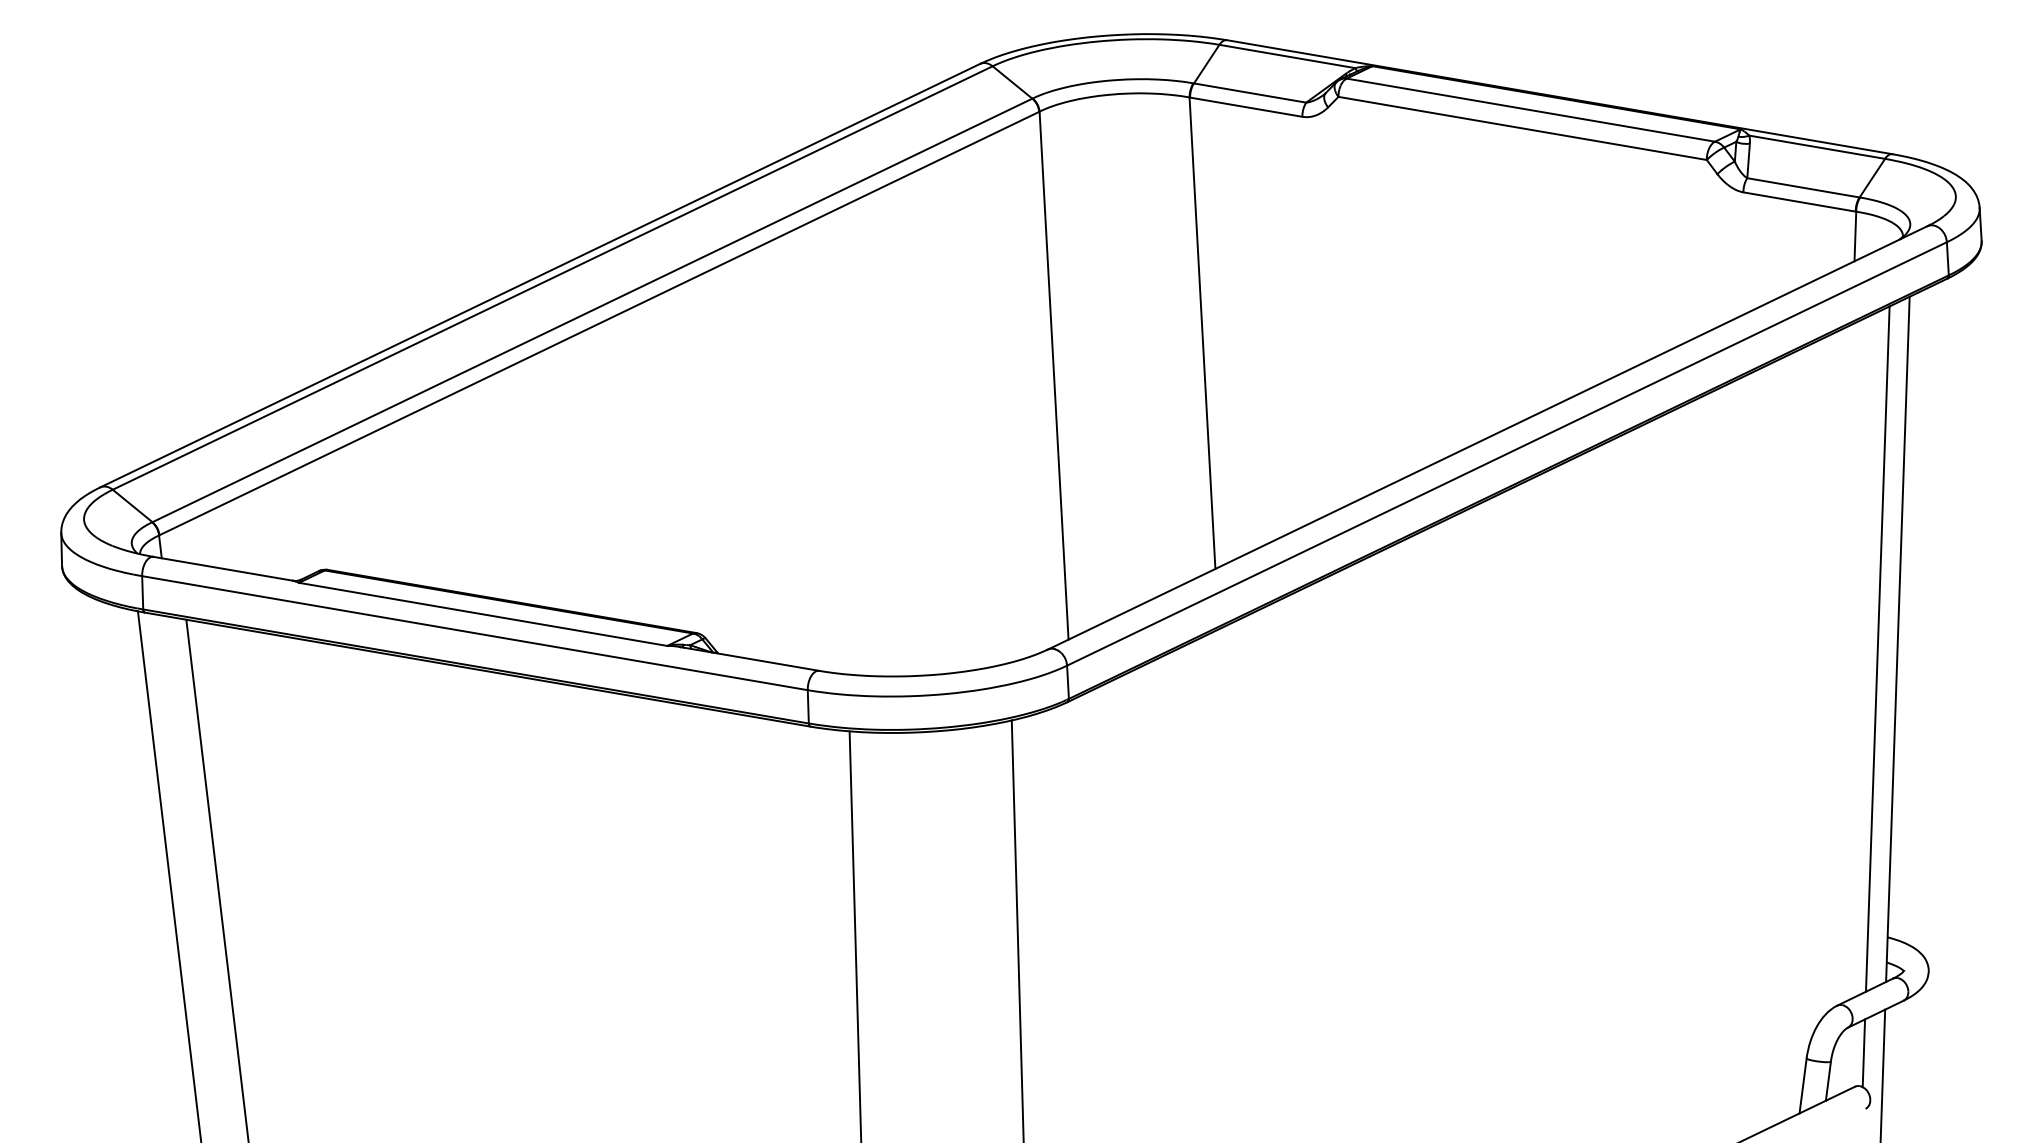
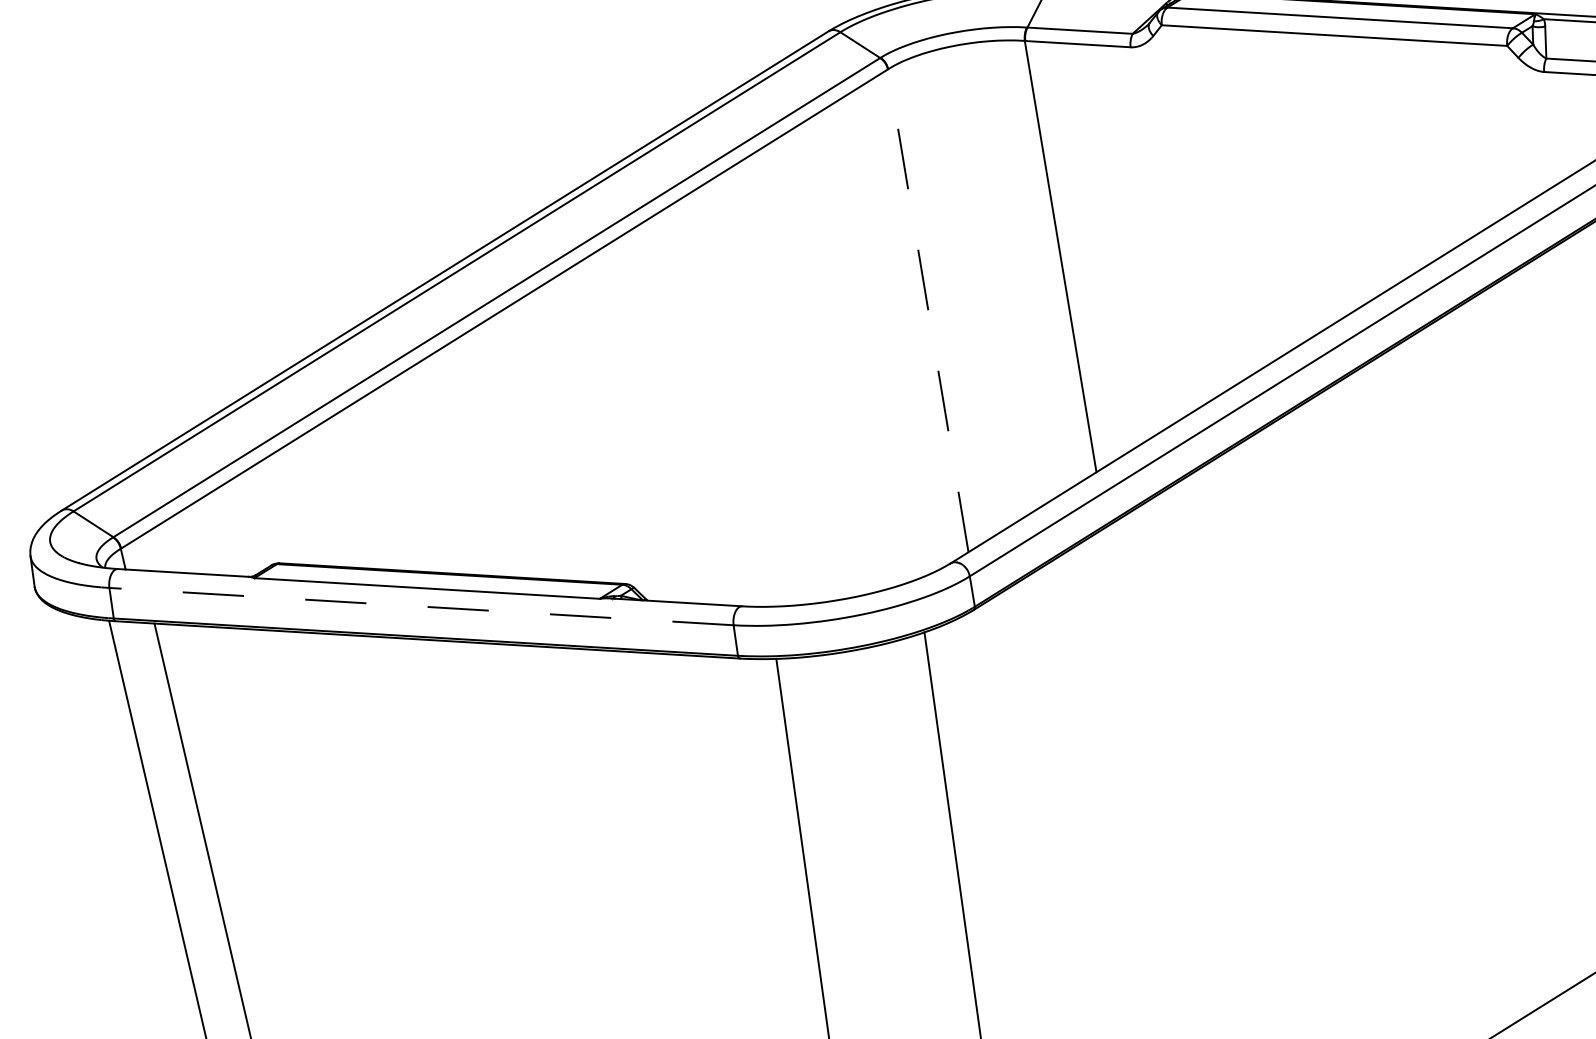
line: (1054, 375) -> (928, 310), solid -> dashed
line: (474, 633) -> (421, 606), solid -> dashed

